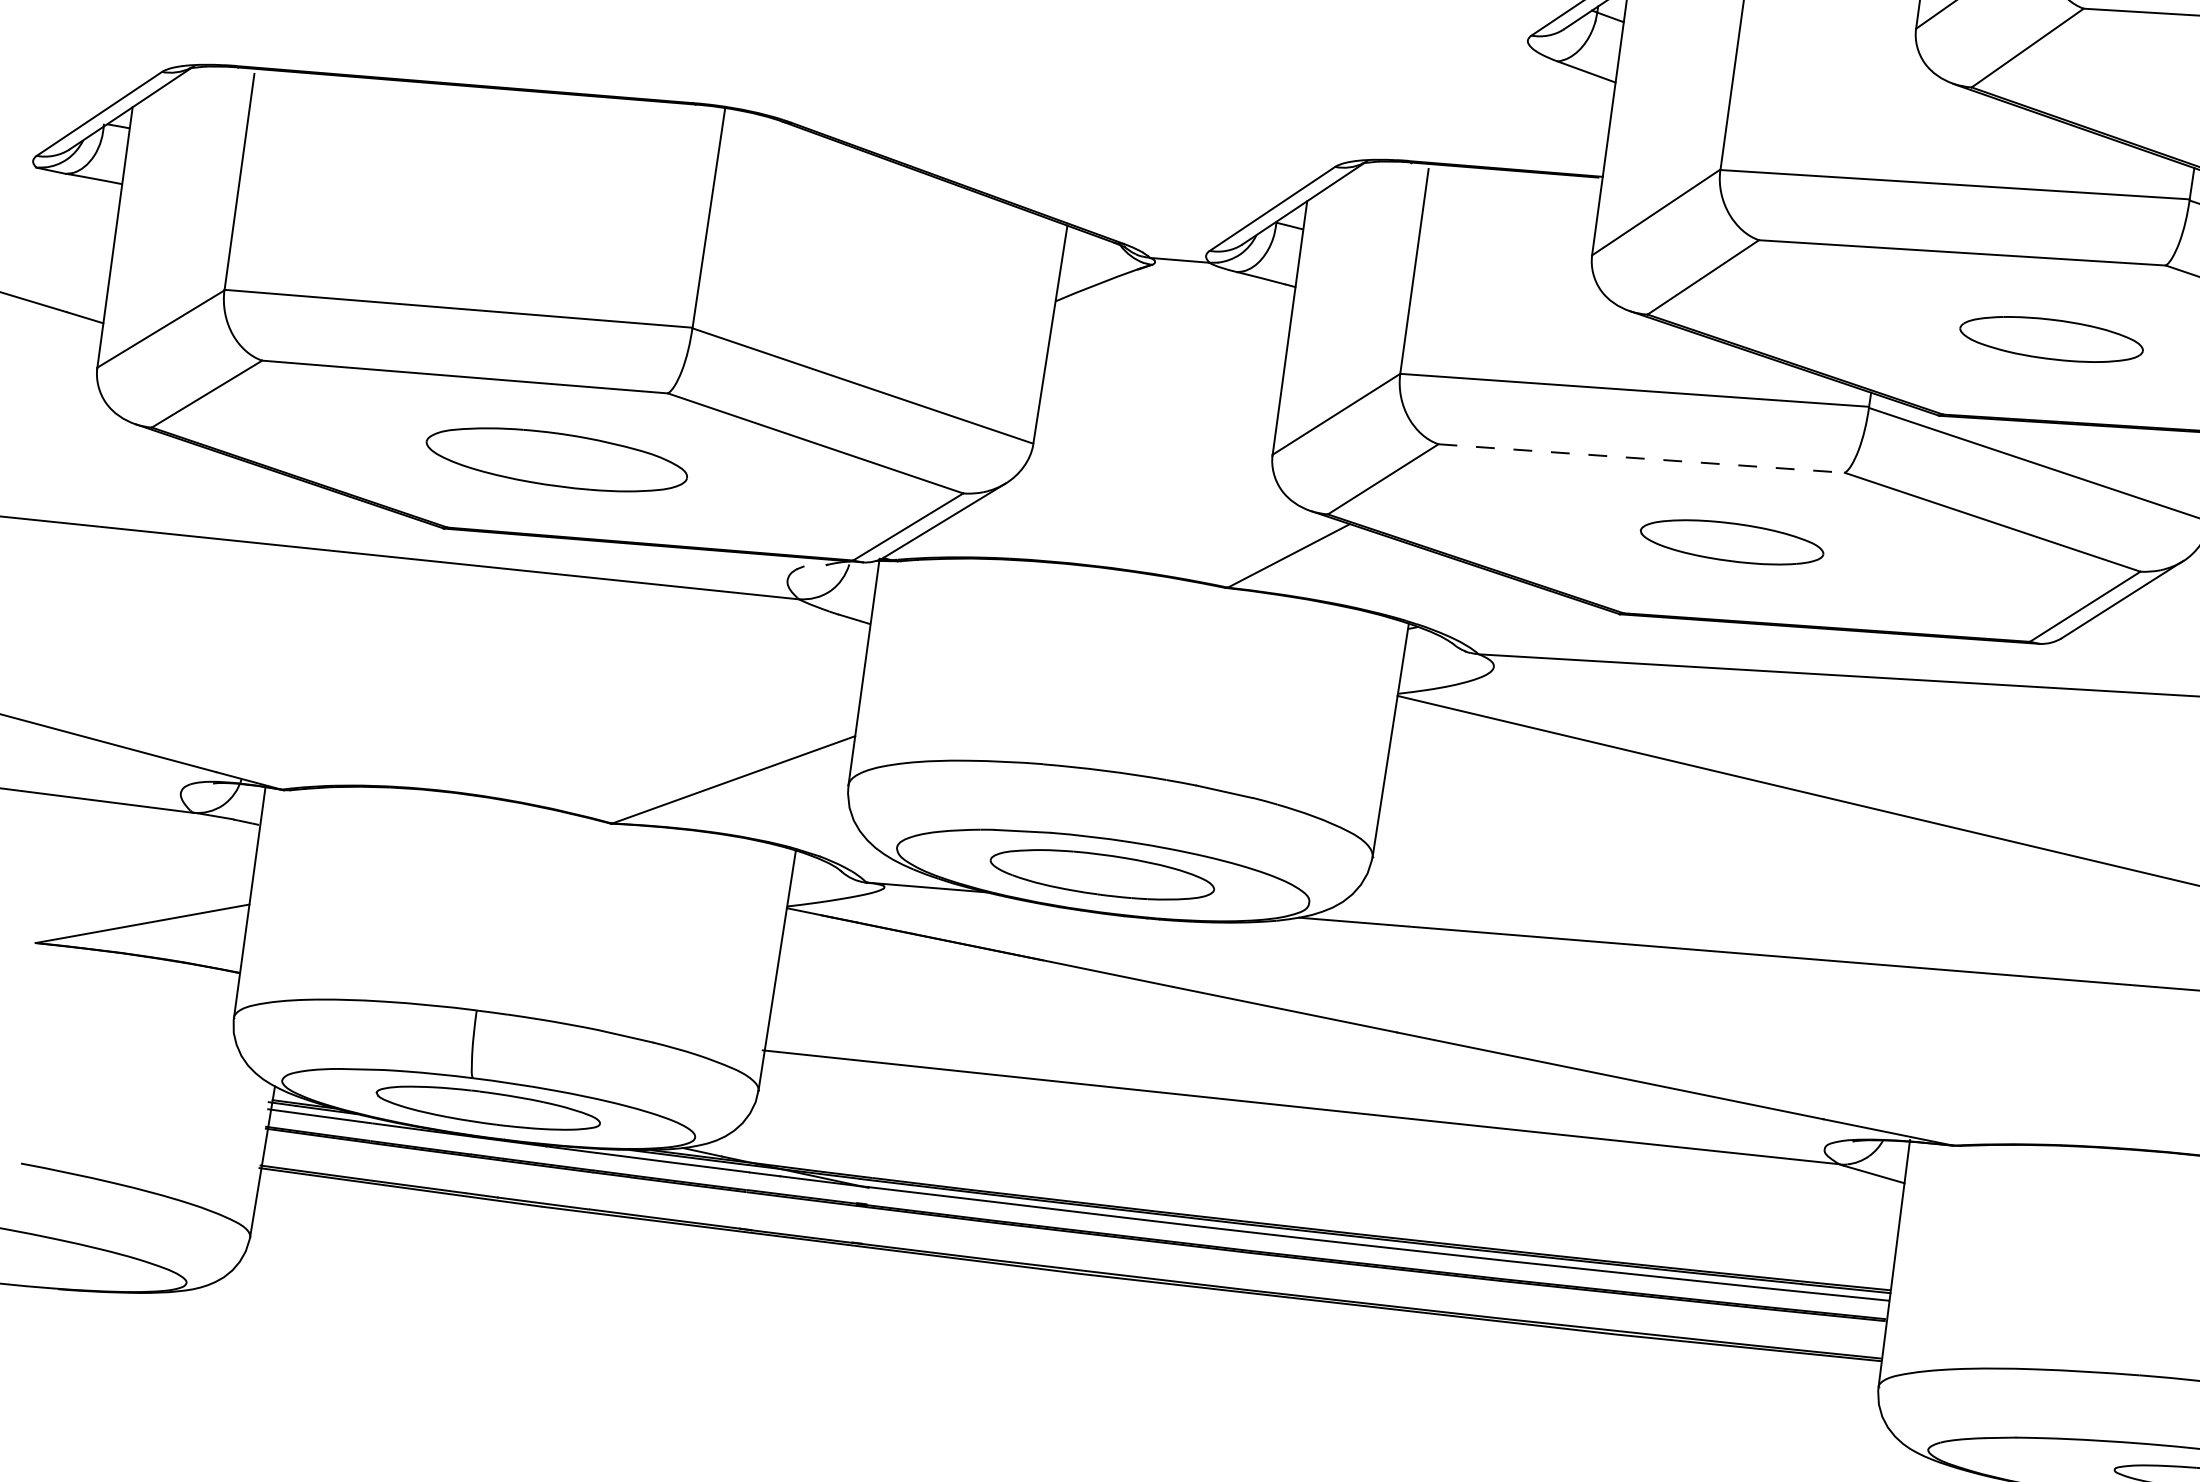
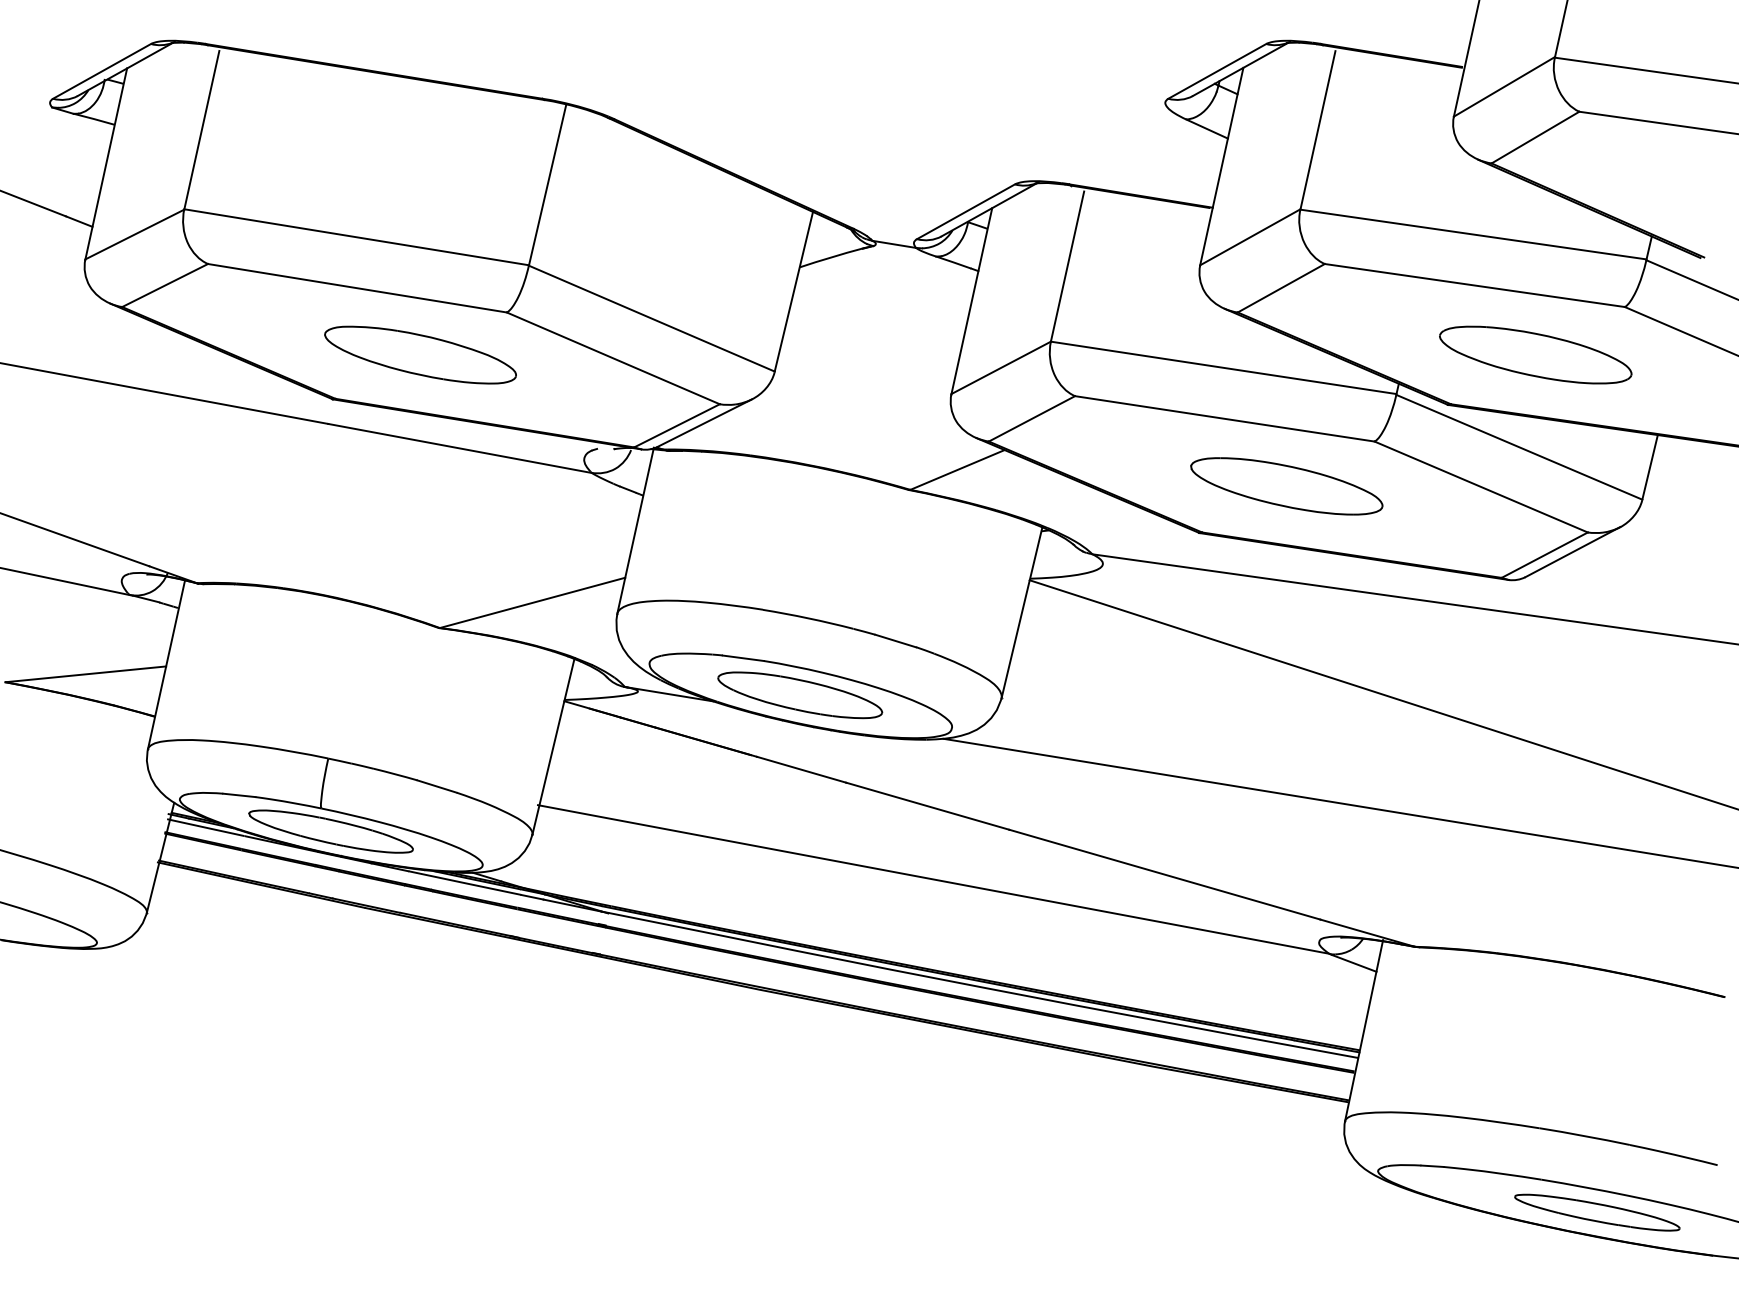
part: (2051, 338) -> (1535, 354), size x1.43
line: (1642, 457) -> (1225, 418), dashed -> solid
part: (1731, 542) -> (1286, 486), size x1.43

